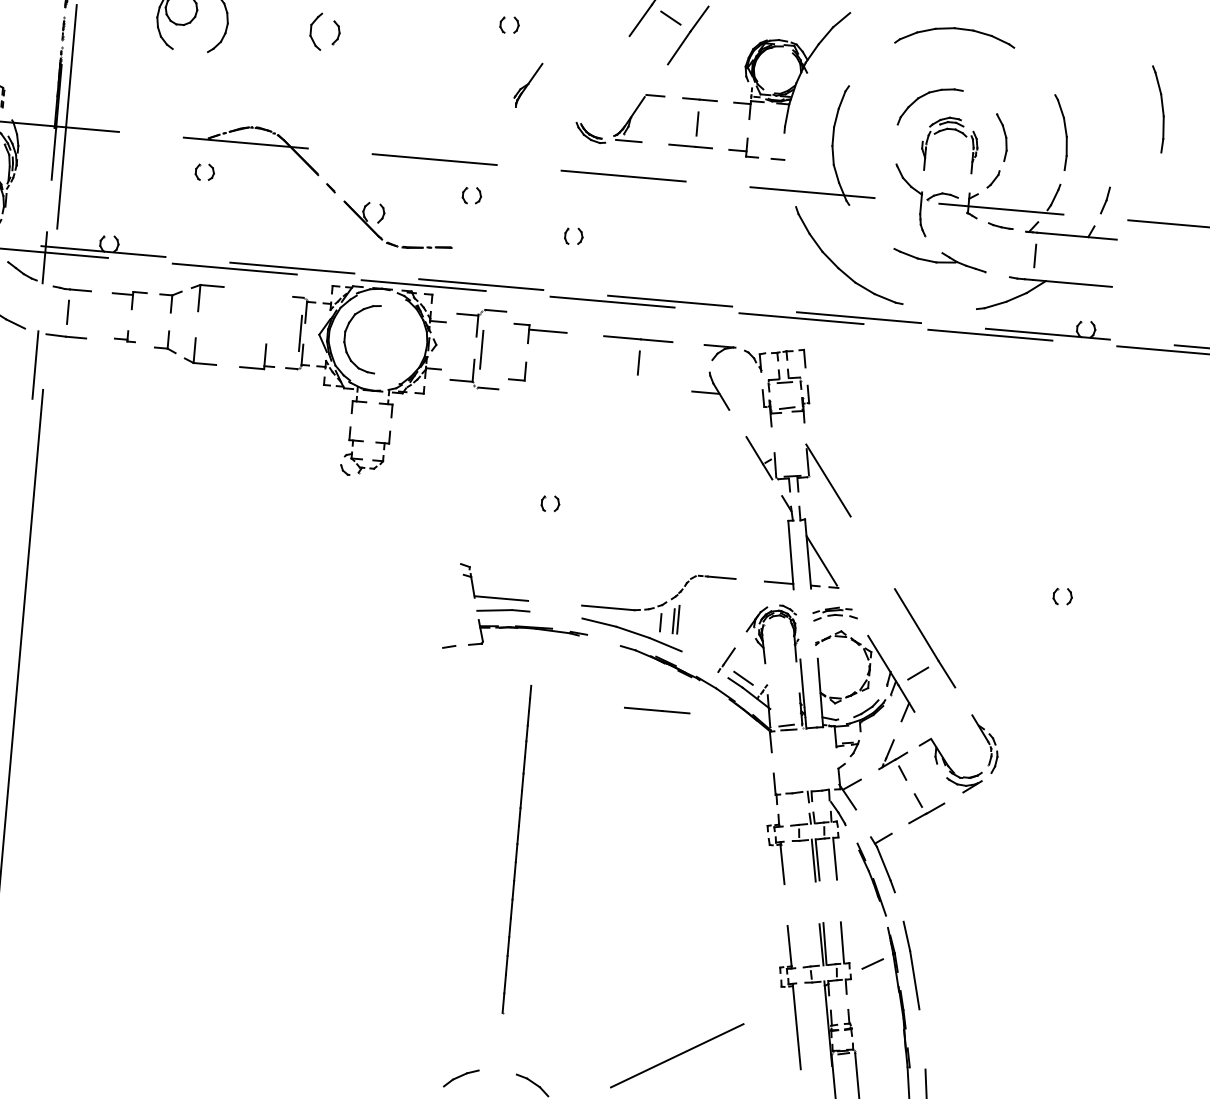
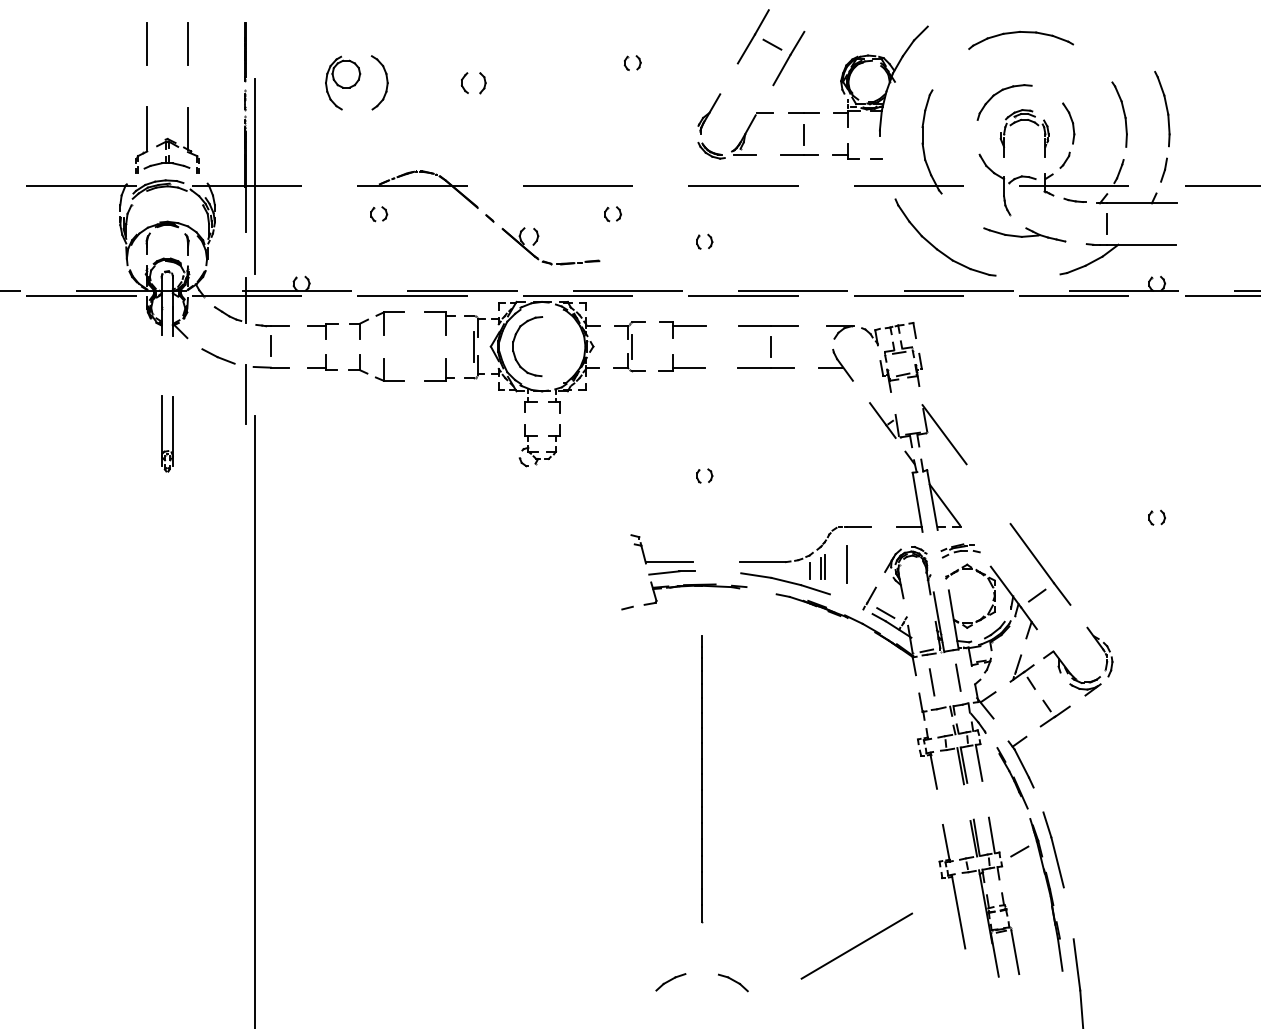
part: (315, 30) -> (464, 82), size x0.62
part: (528, 84) -> (709, 113), moved
part: (1157, 109) -> (1162, 109), moved
part: (262, 303) -> (439, 323), added
part: (125, 336) -> (322, 362), size x1.67
part: (477, 348) -> (629, 346), size x0.71
line: (542, 378) -> (688, 367), added
line: (703, 618) -> (846, 564), added
line: (656, 710) -> (765, 367), moved
line: (820, 759) -> (958, 677), added
line: (788, 762) -> (931, 682), added

